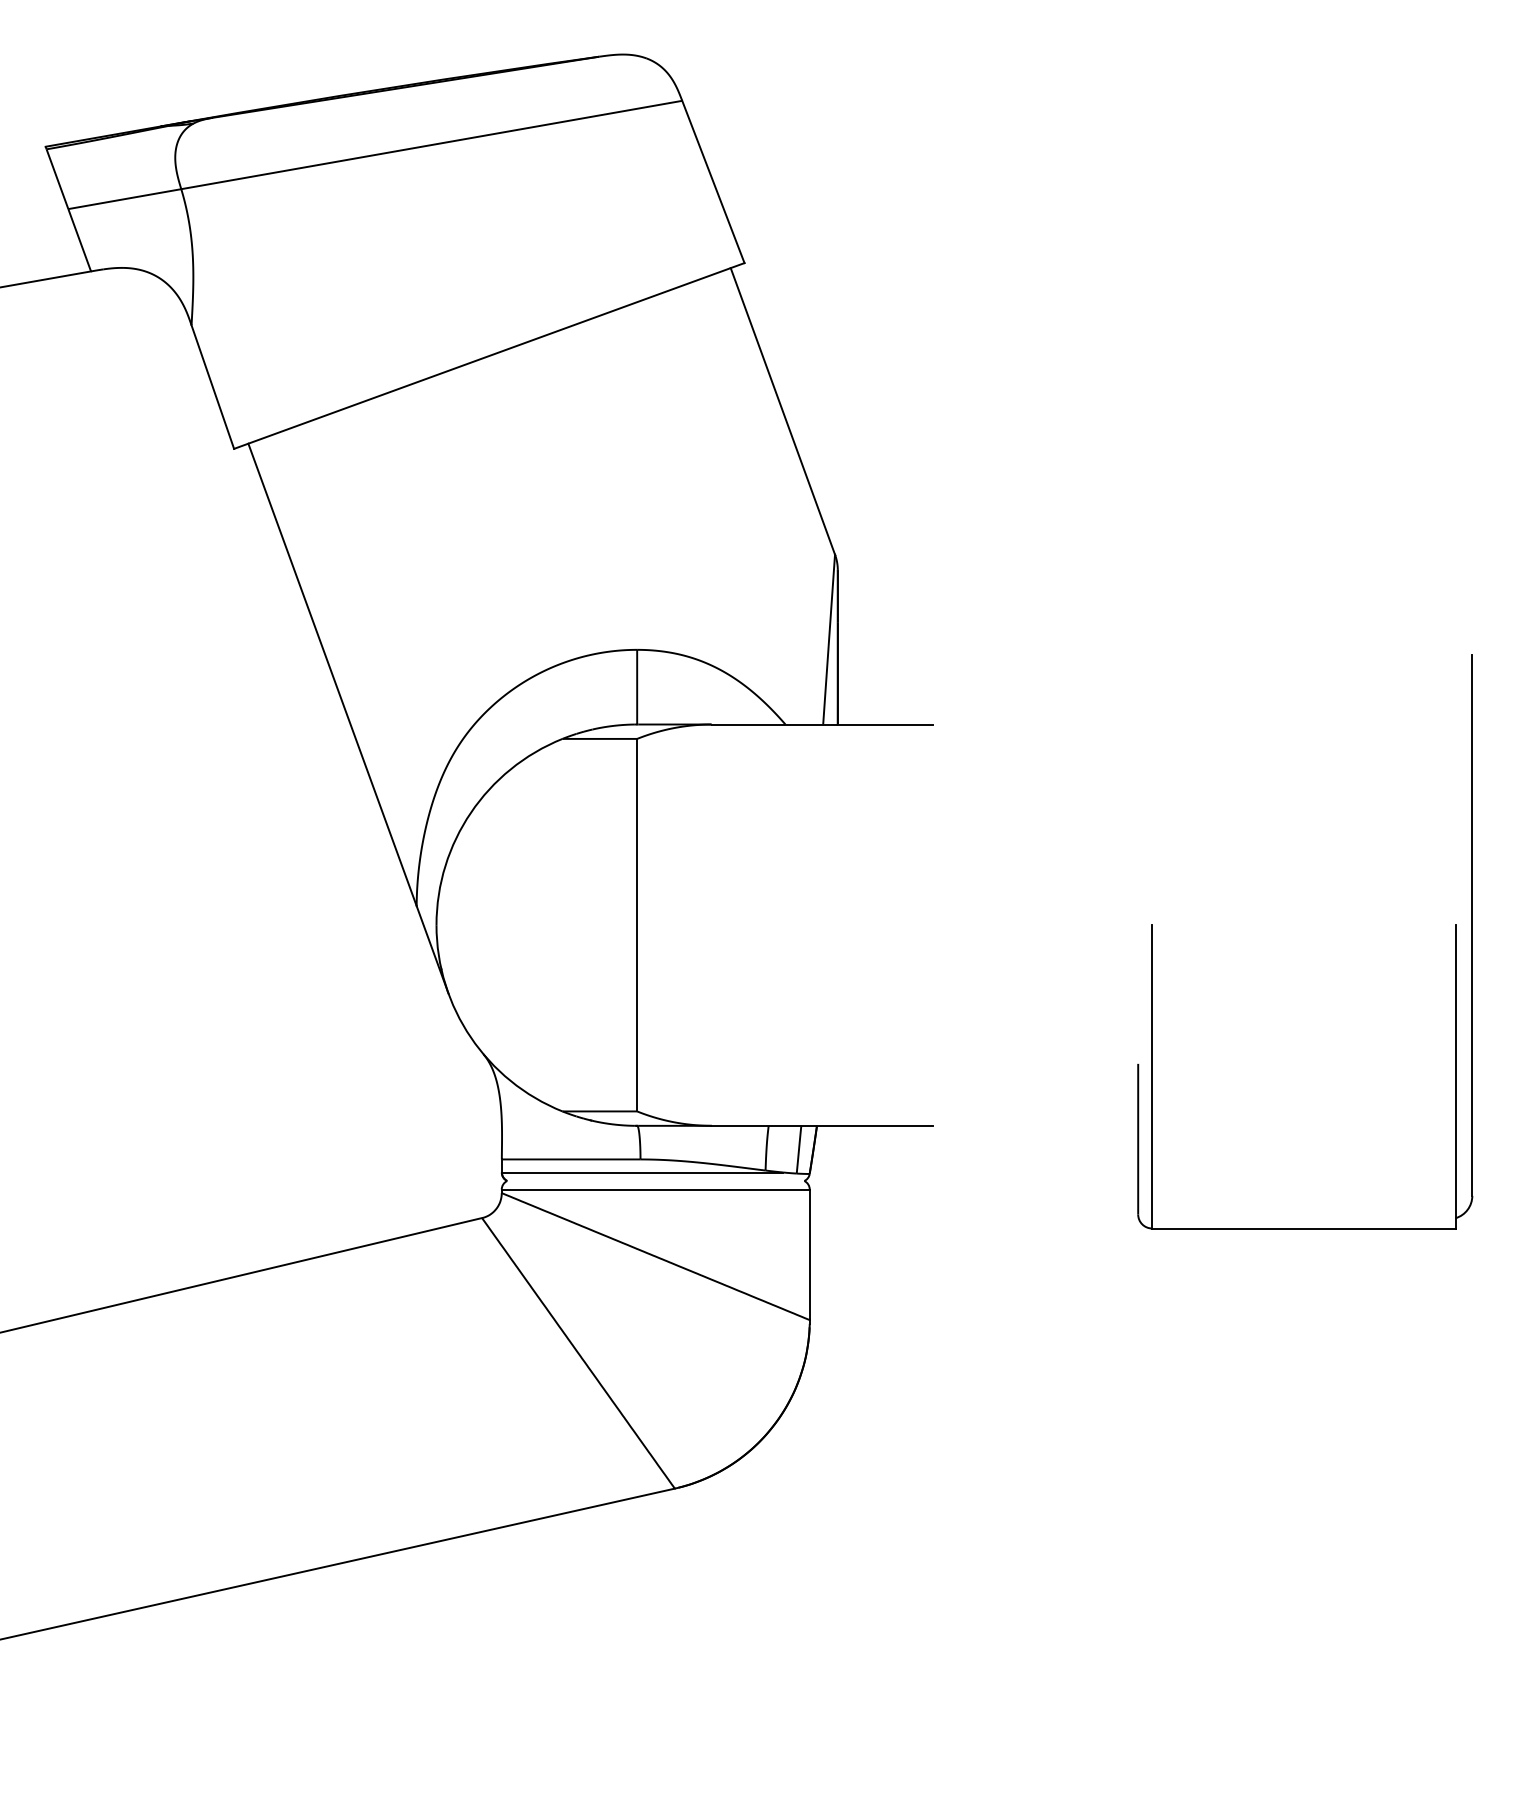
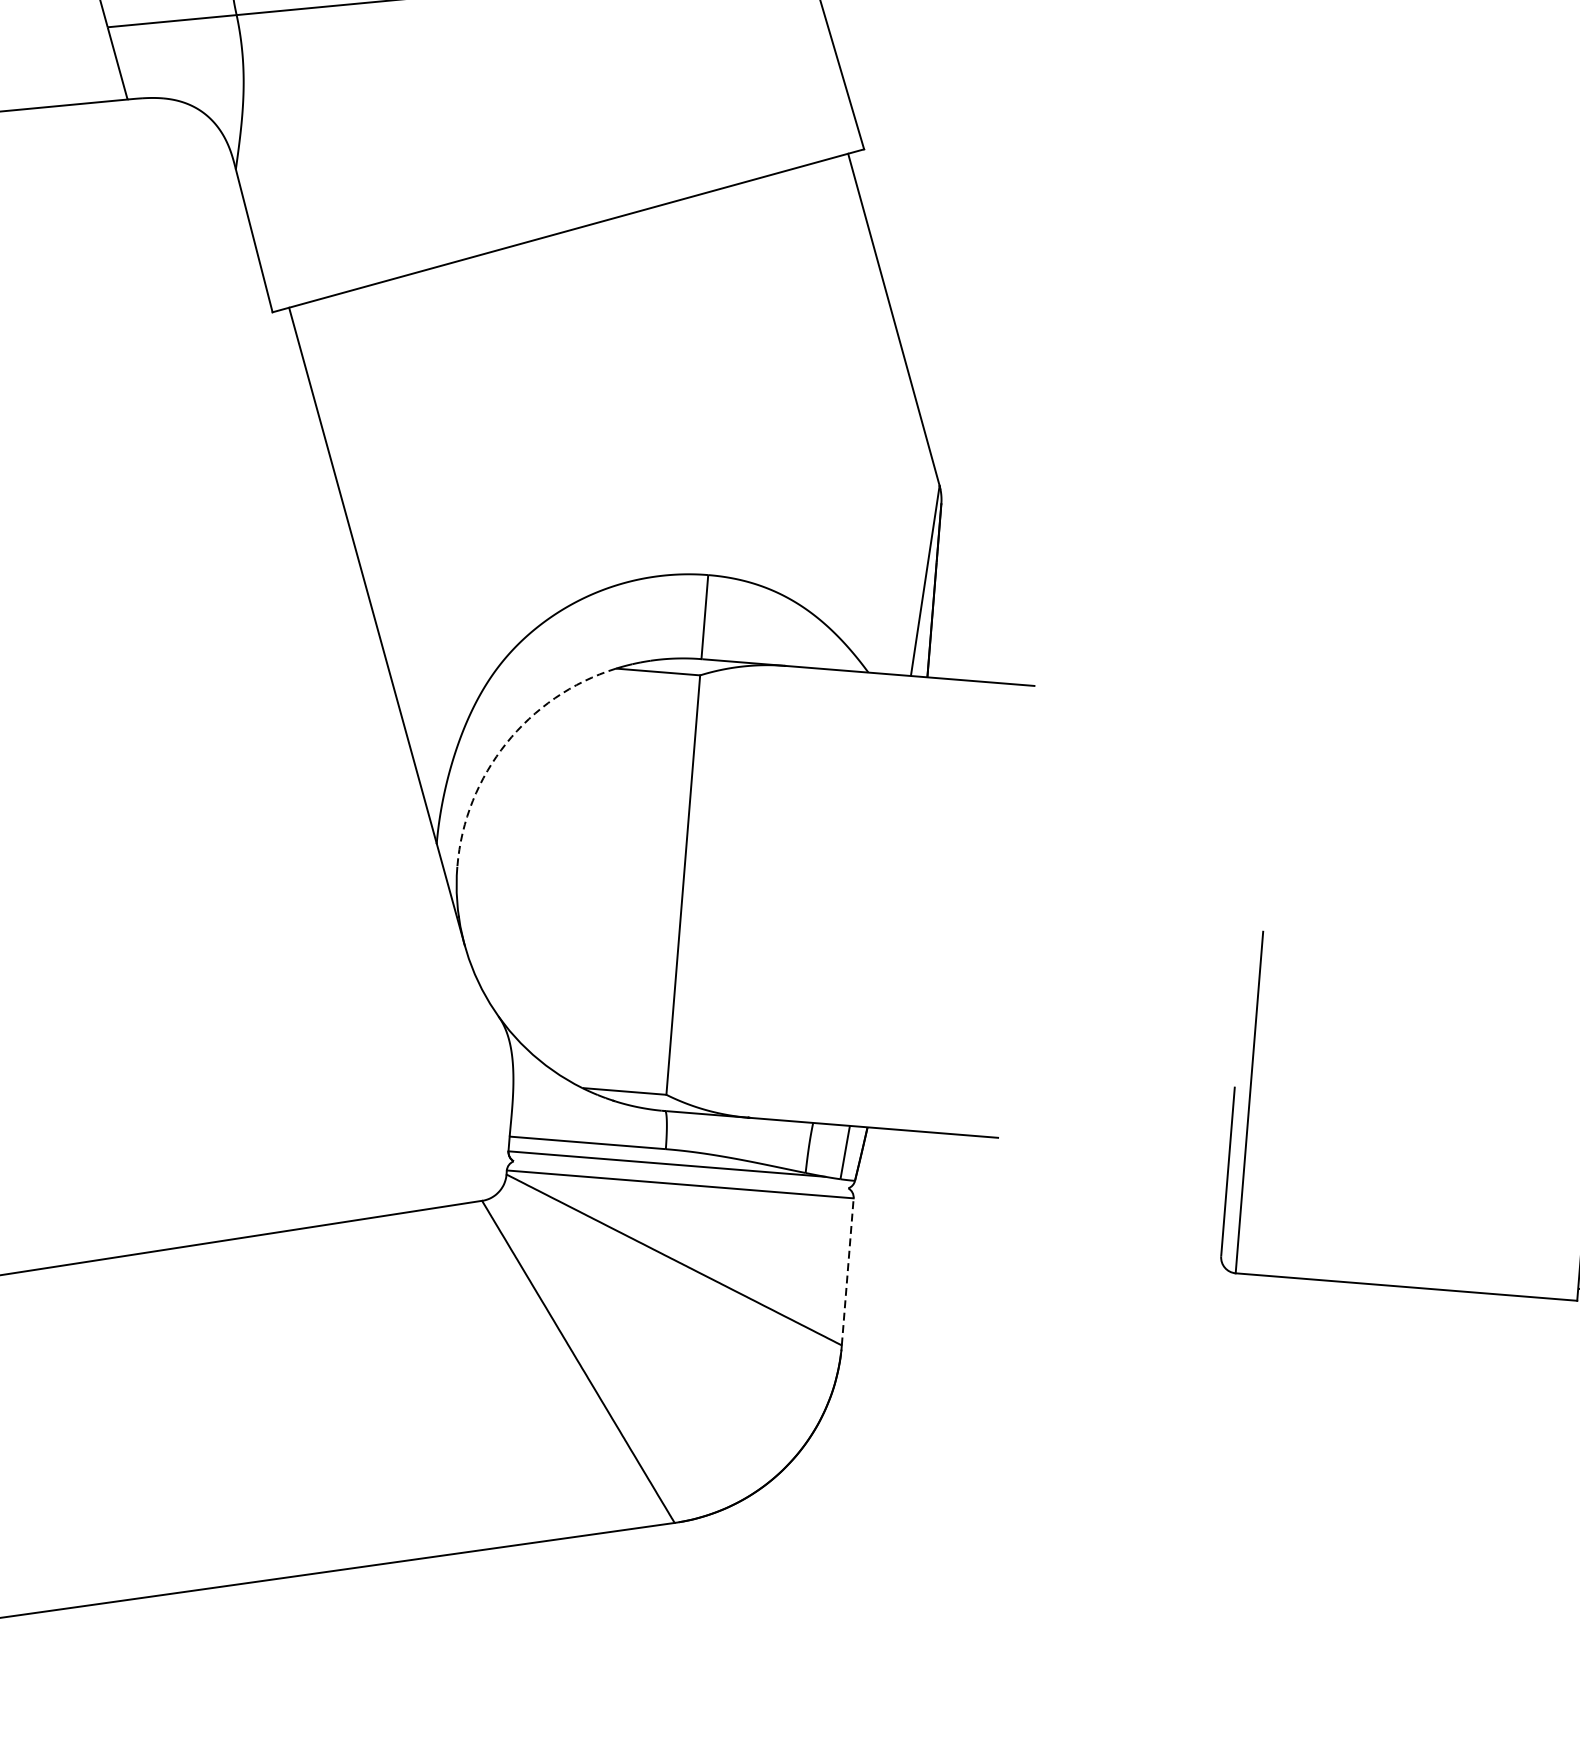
arc: (470, 812) -> (505, 743), solid -> dashed
line: (809, 1254) -> (847, 1271), solid -> dashed

